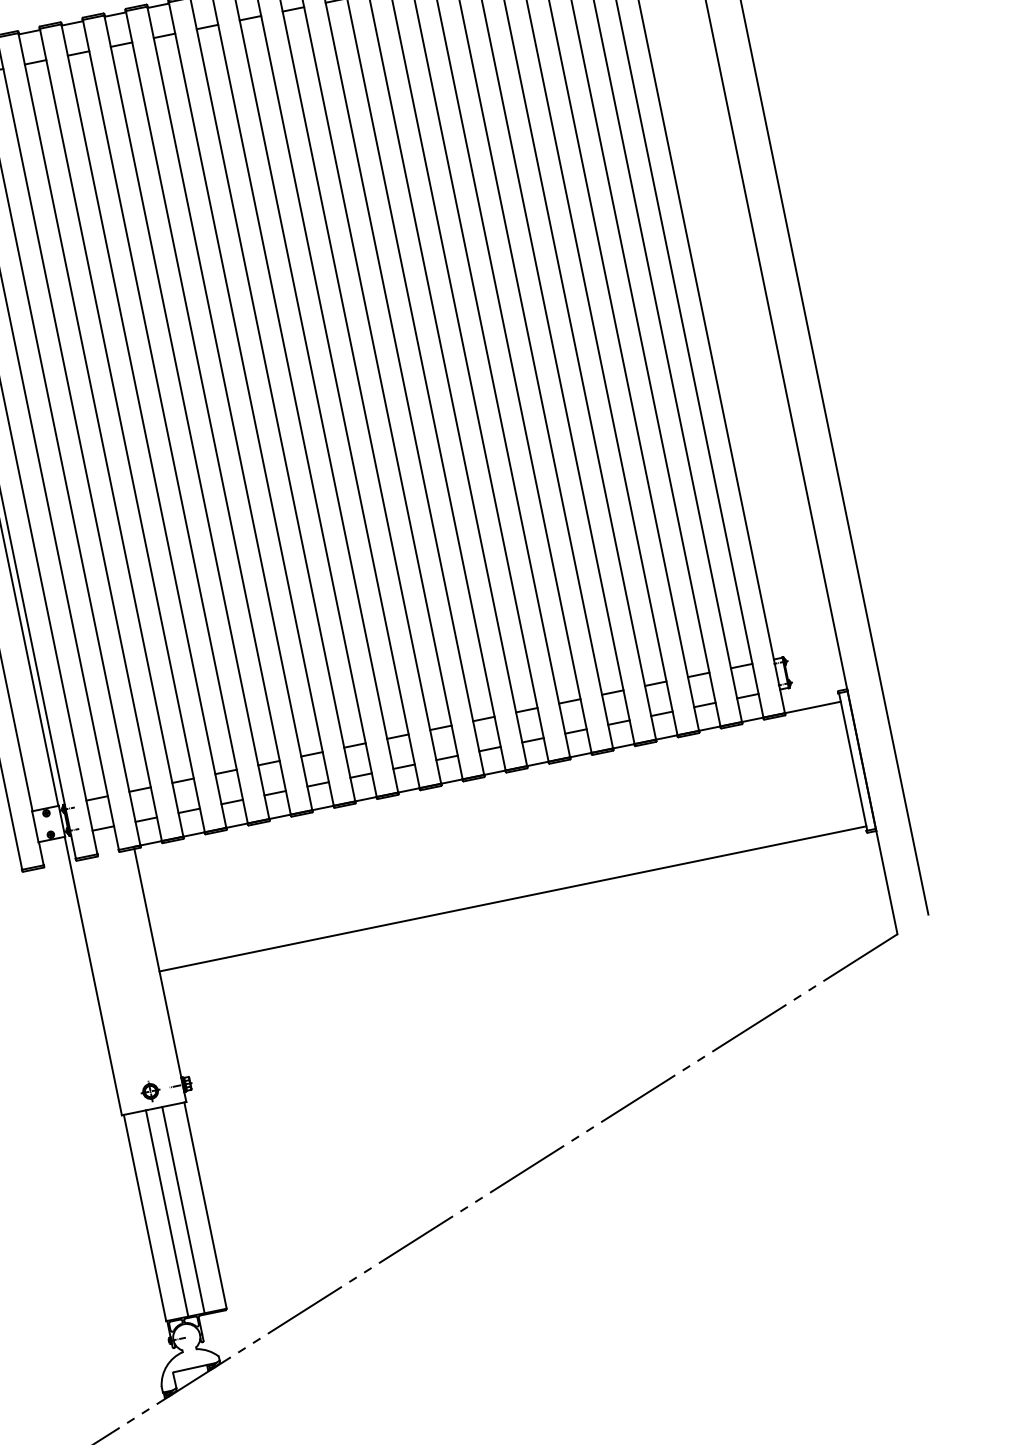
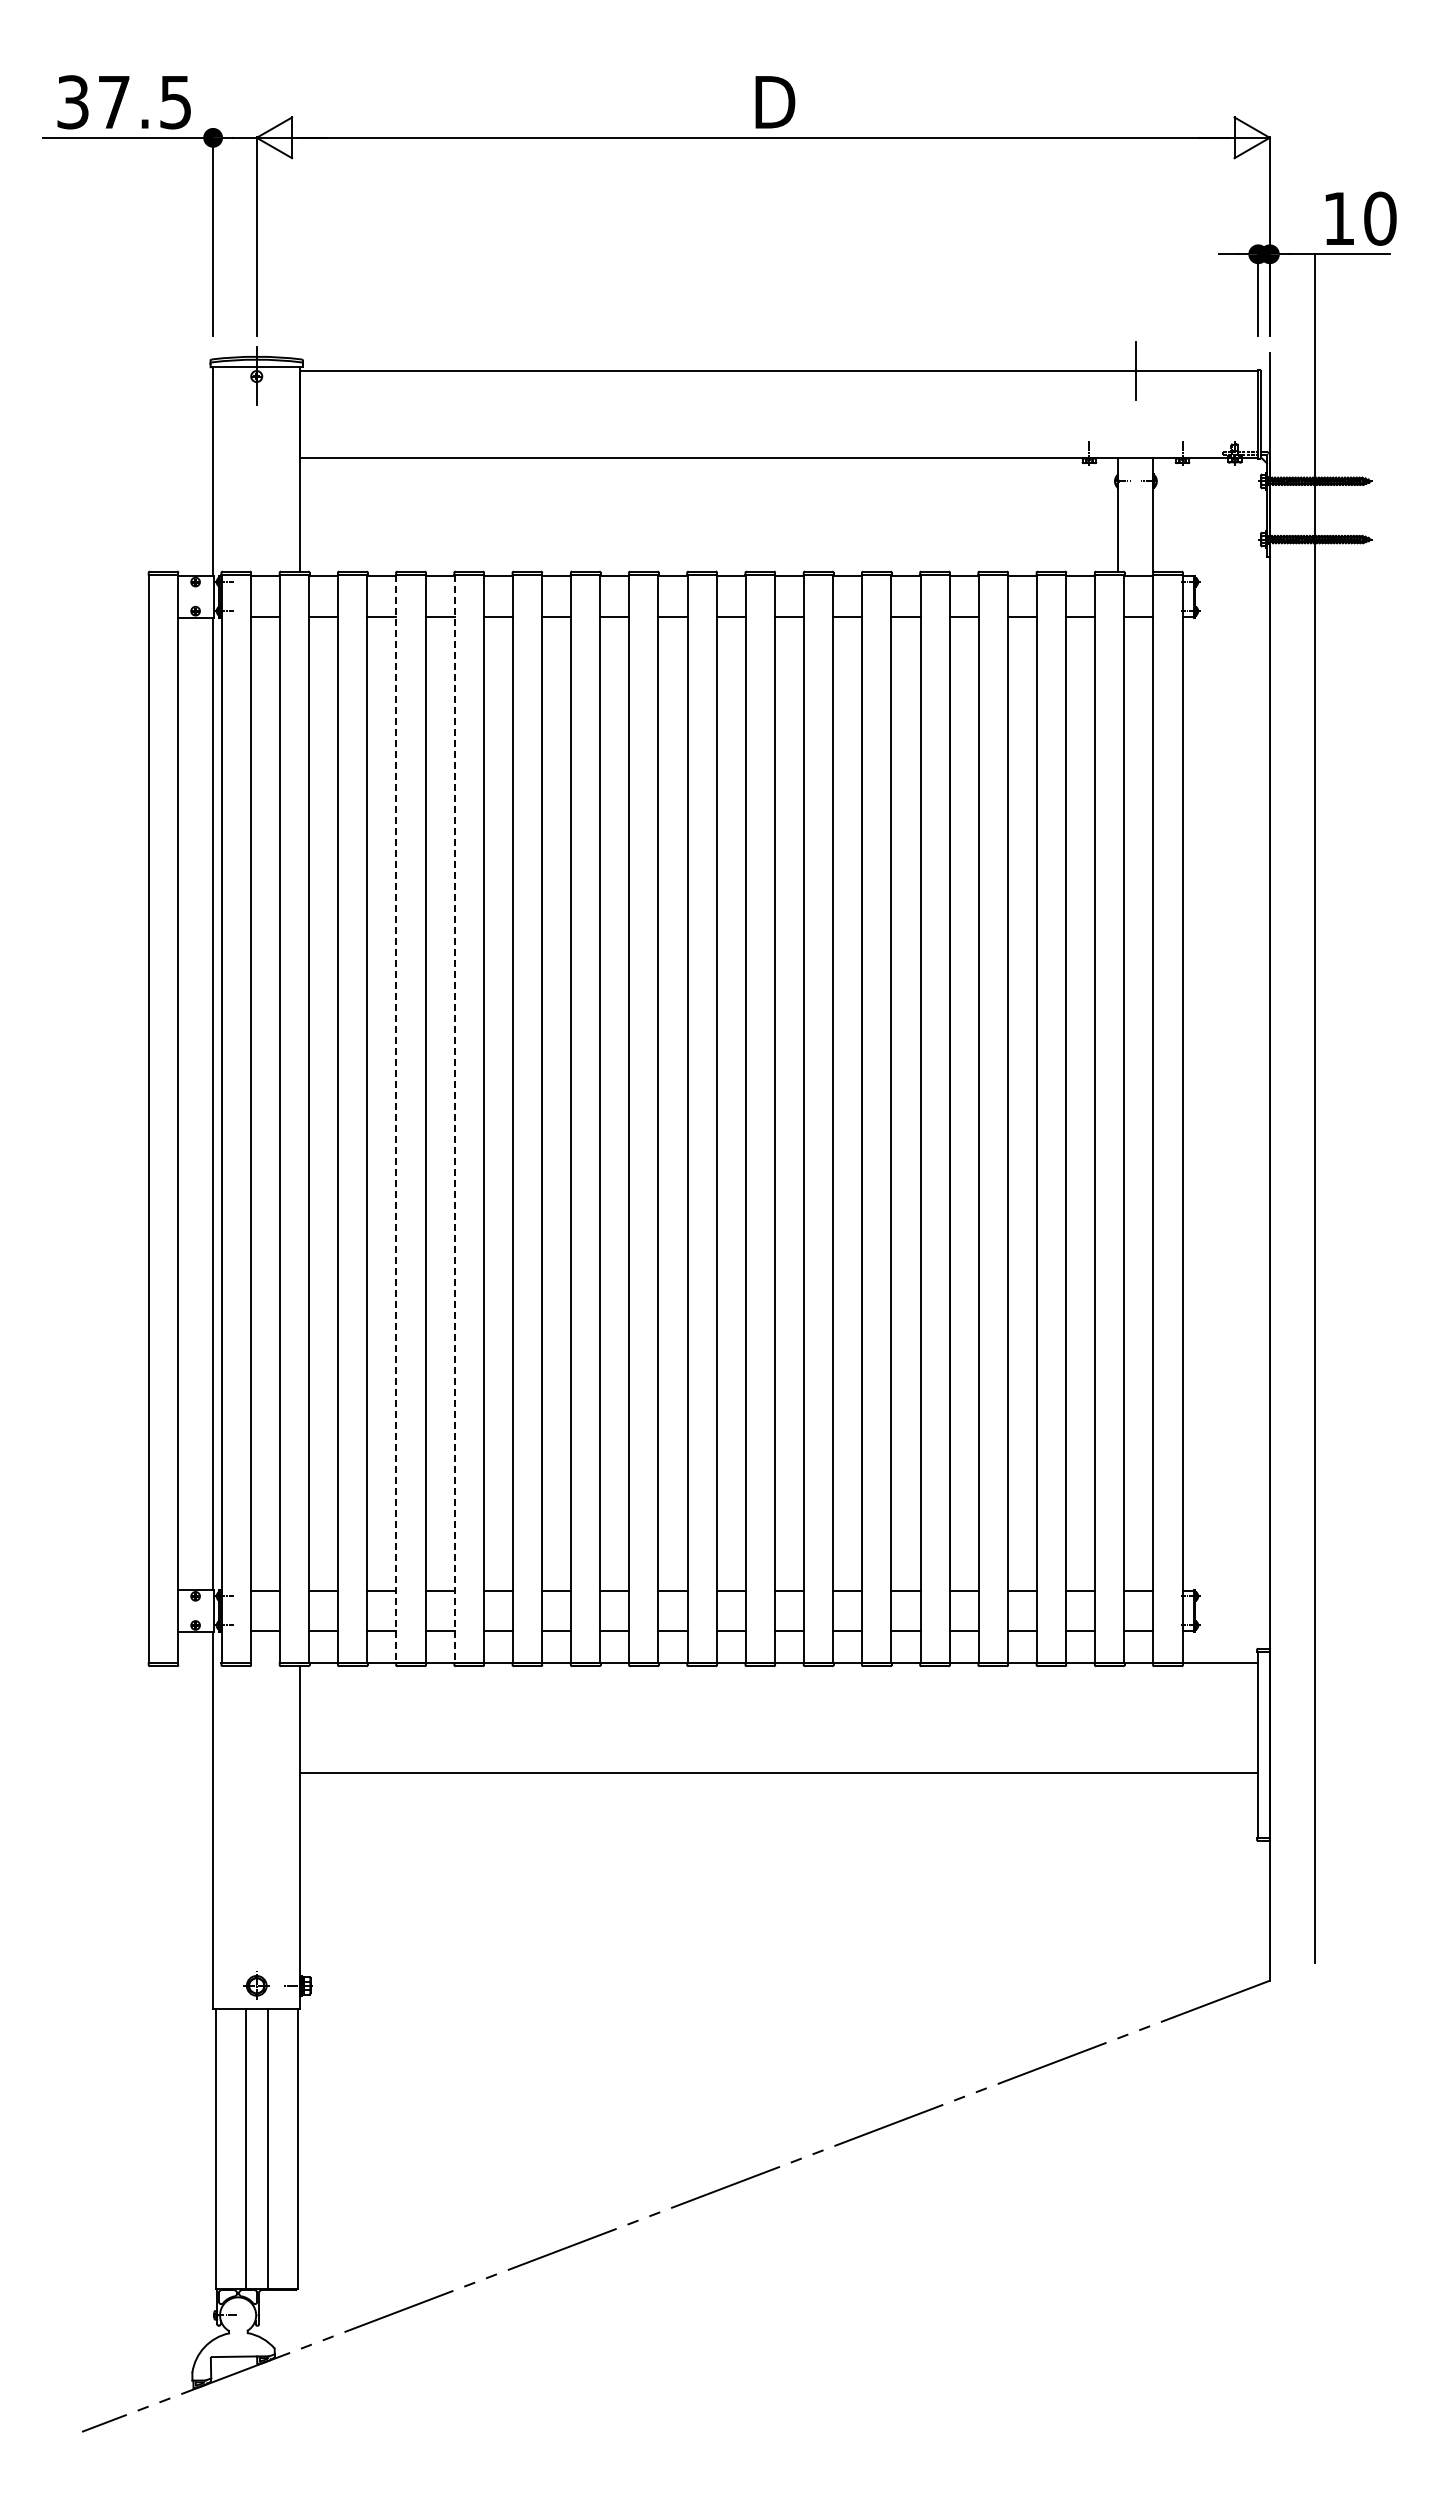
line: (165, 422) -> (454, 1119), solid -> dashed
line: (122, 430) -> (396, 1119), solid -> dashed
line: (513, 899) -> (779, 1773), moved

